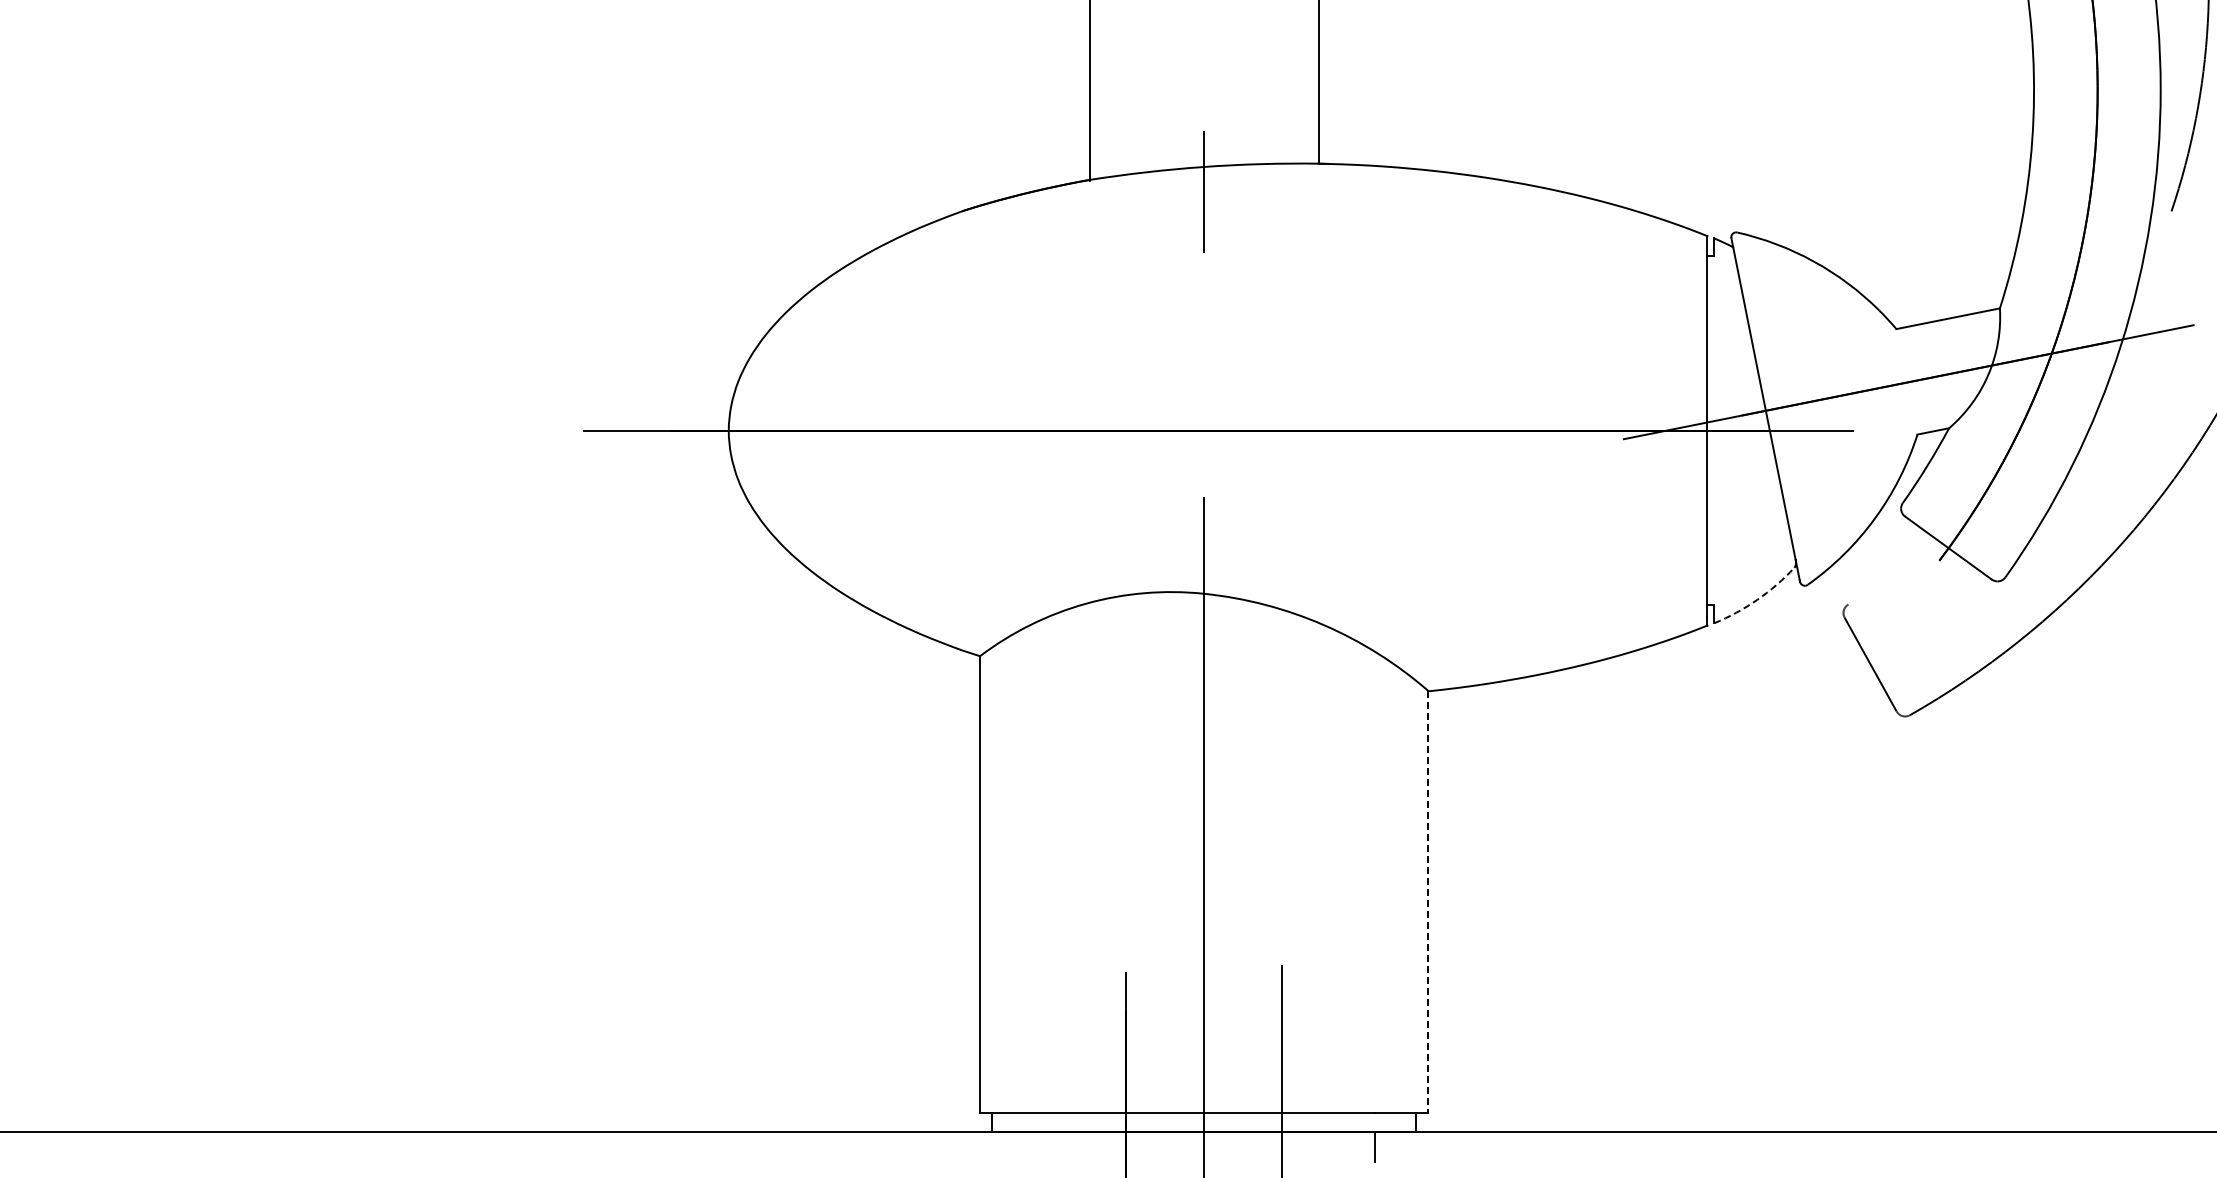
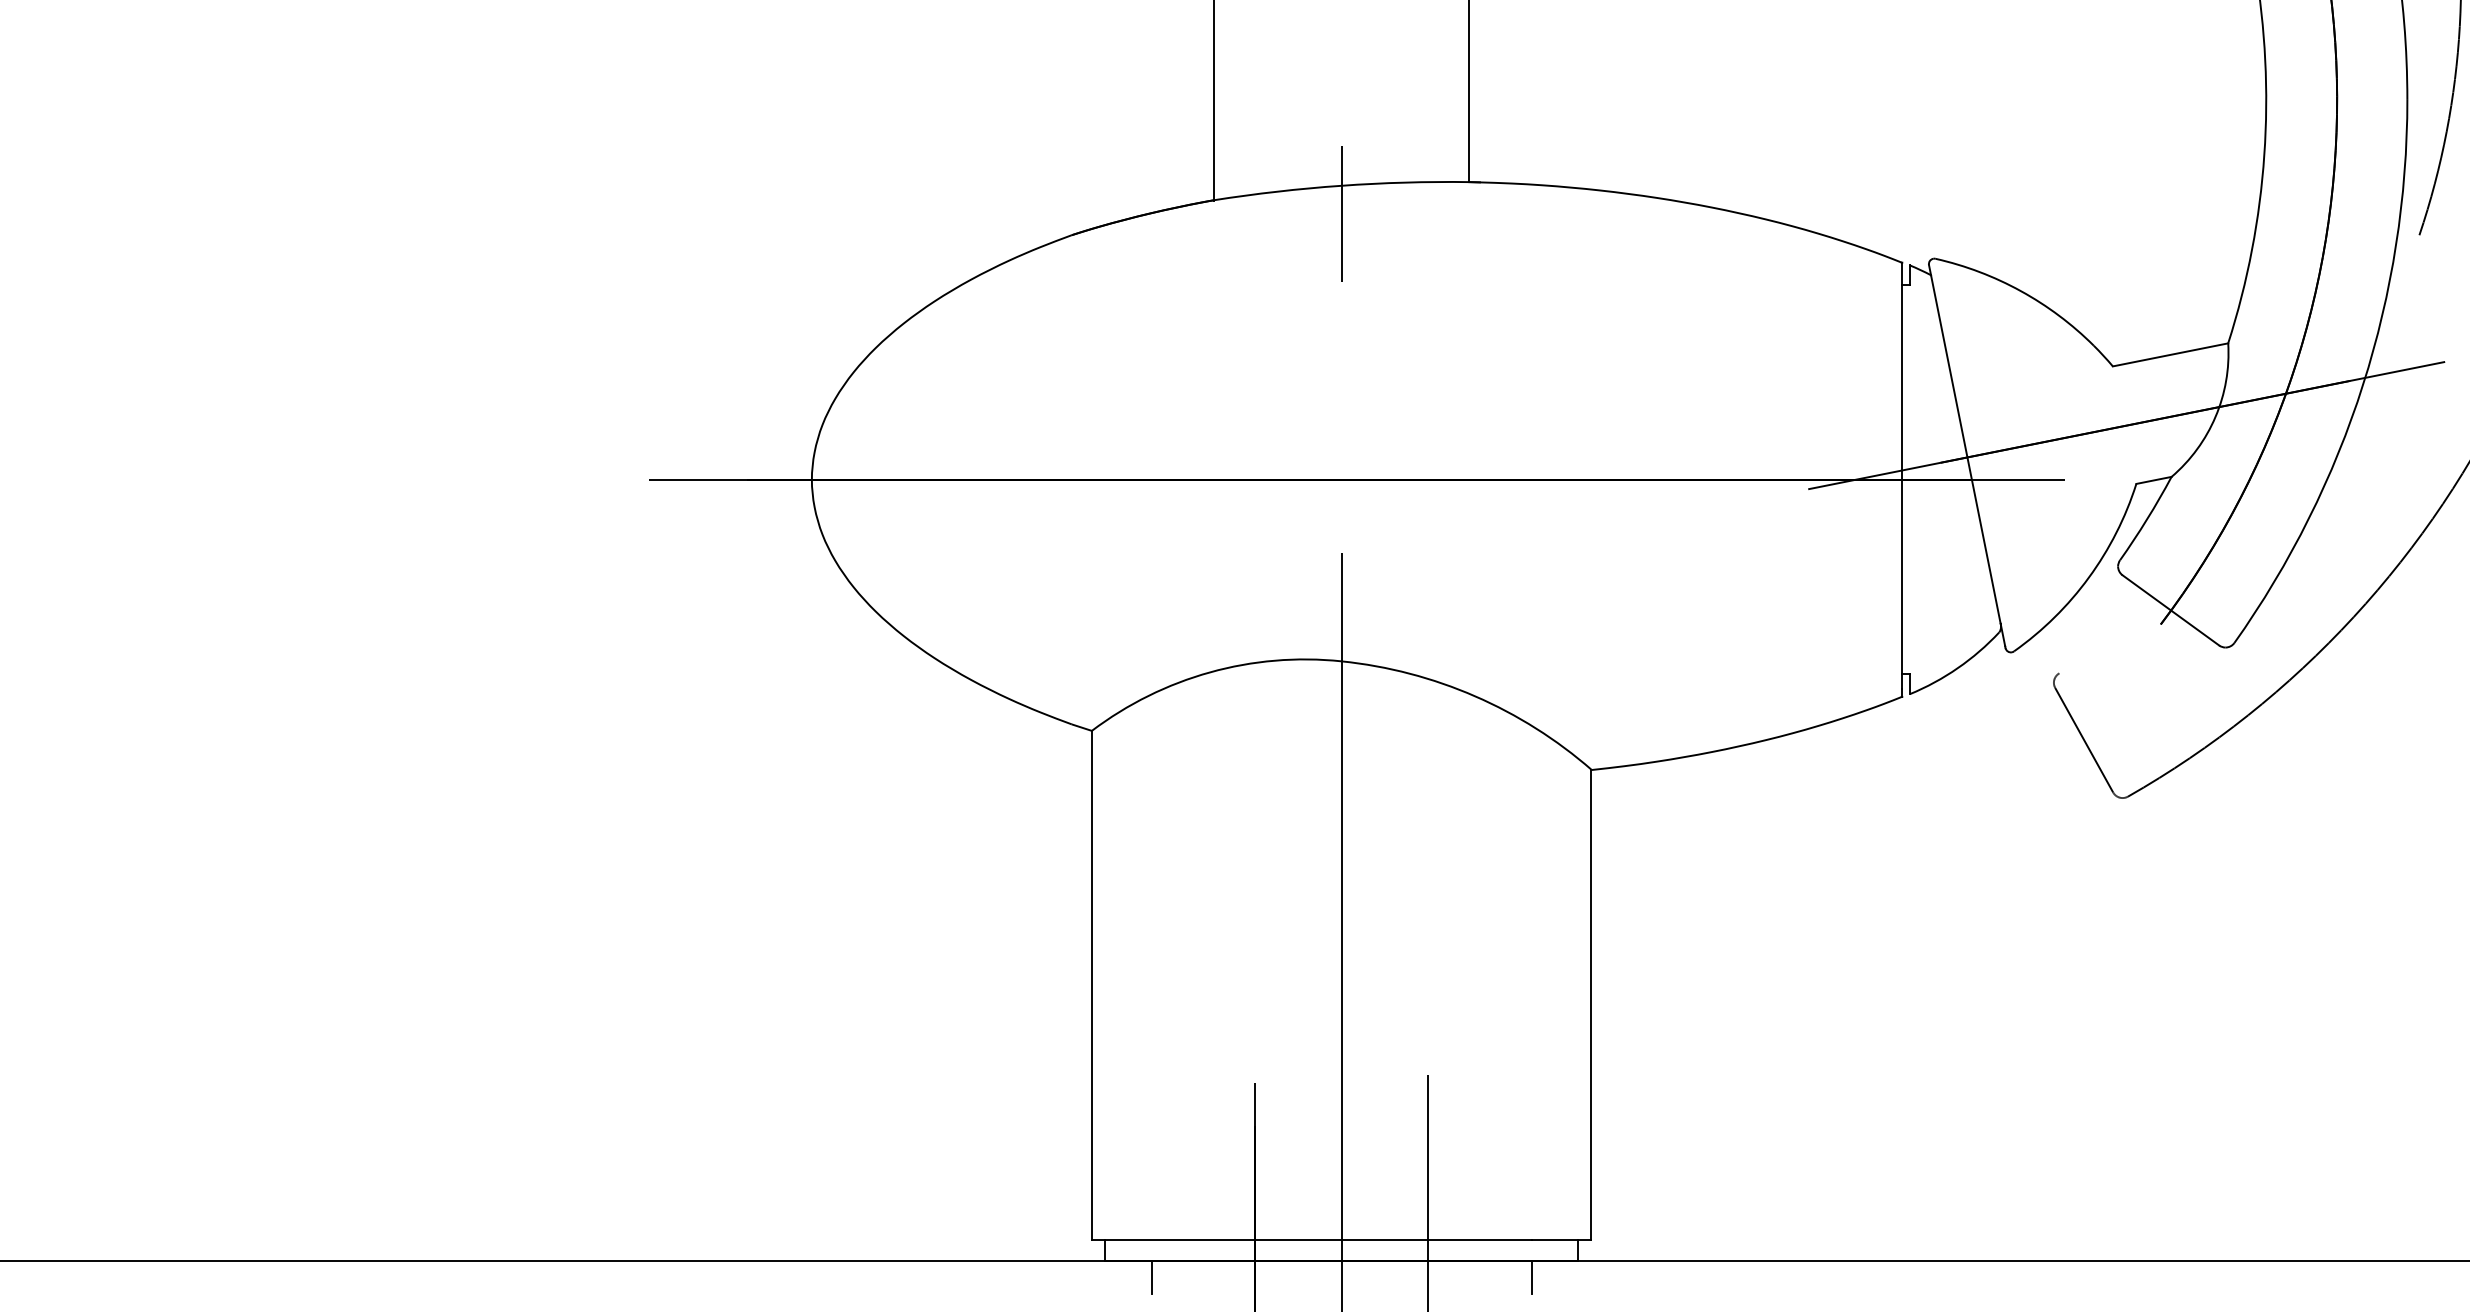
arc: (1757, 599) -> (1958, 667), dashed -> solid
line: (1428, 901) -> (1591, 1004), dashed -> solid
line: (1033, 1146) -> (1151, 1277), added

